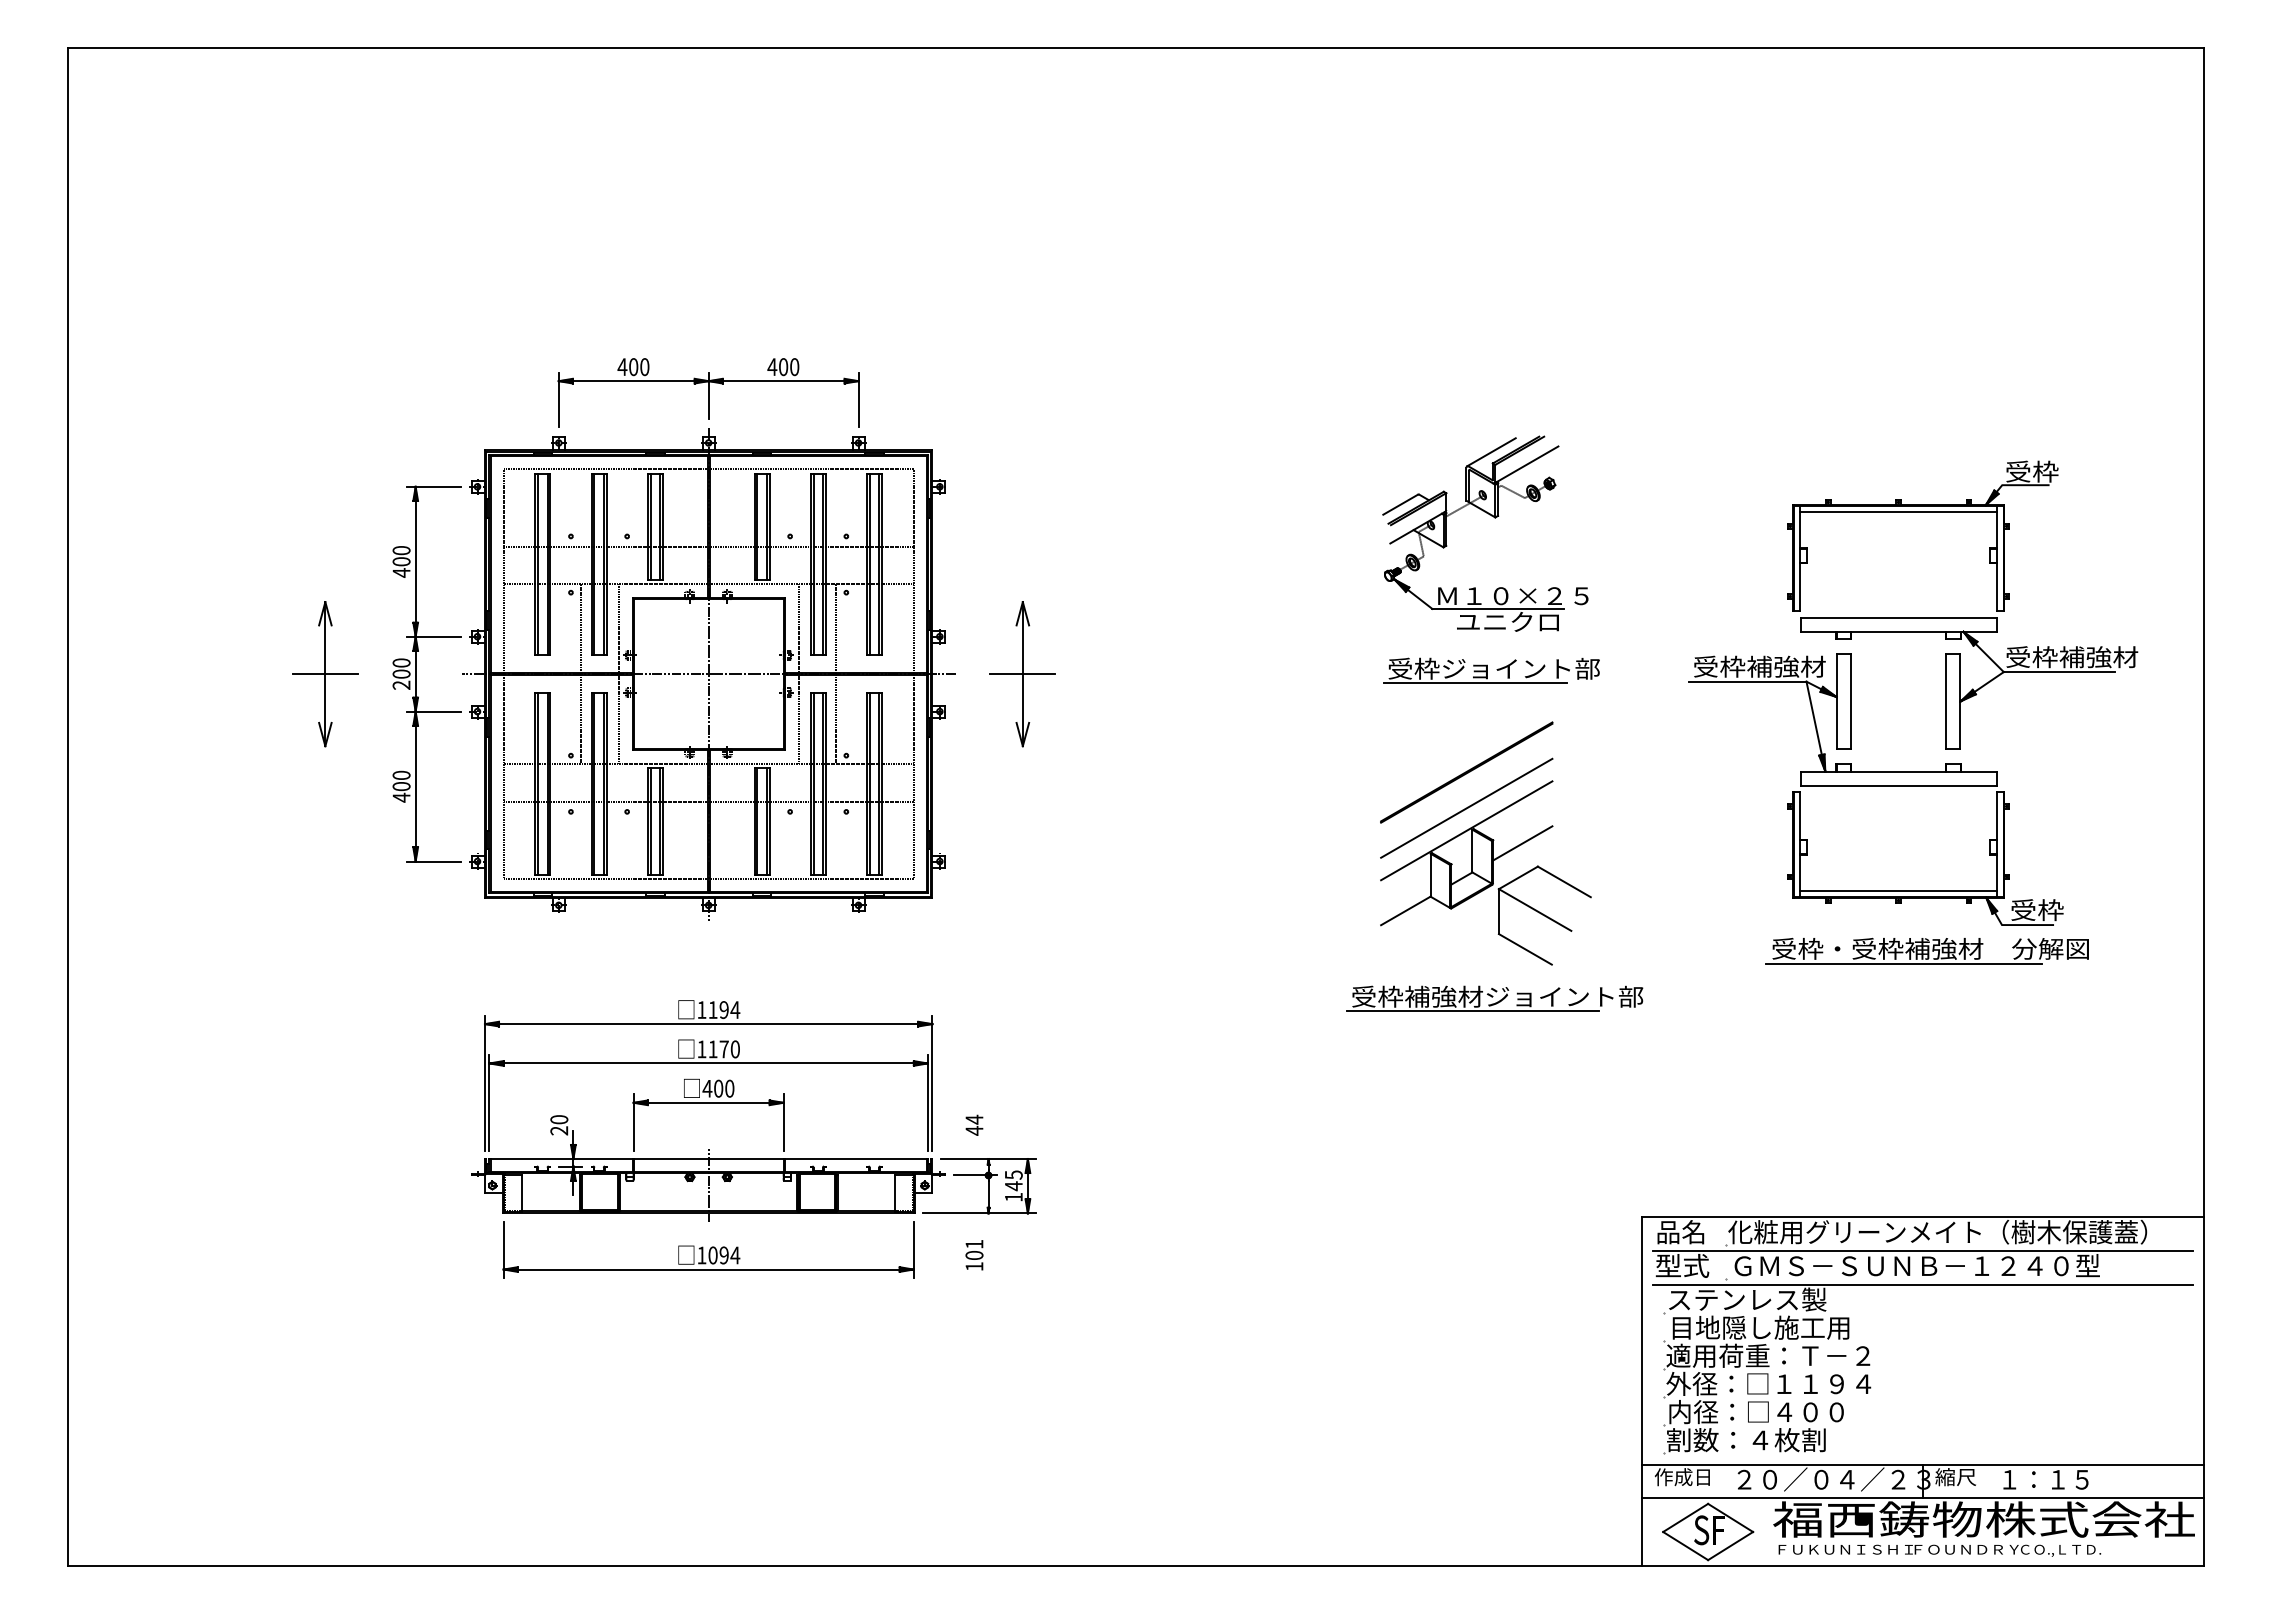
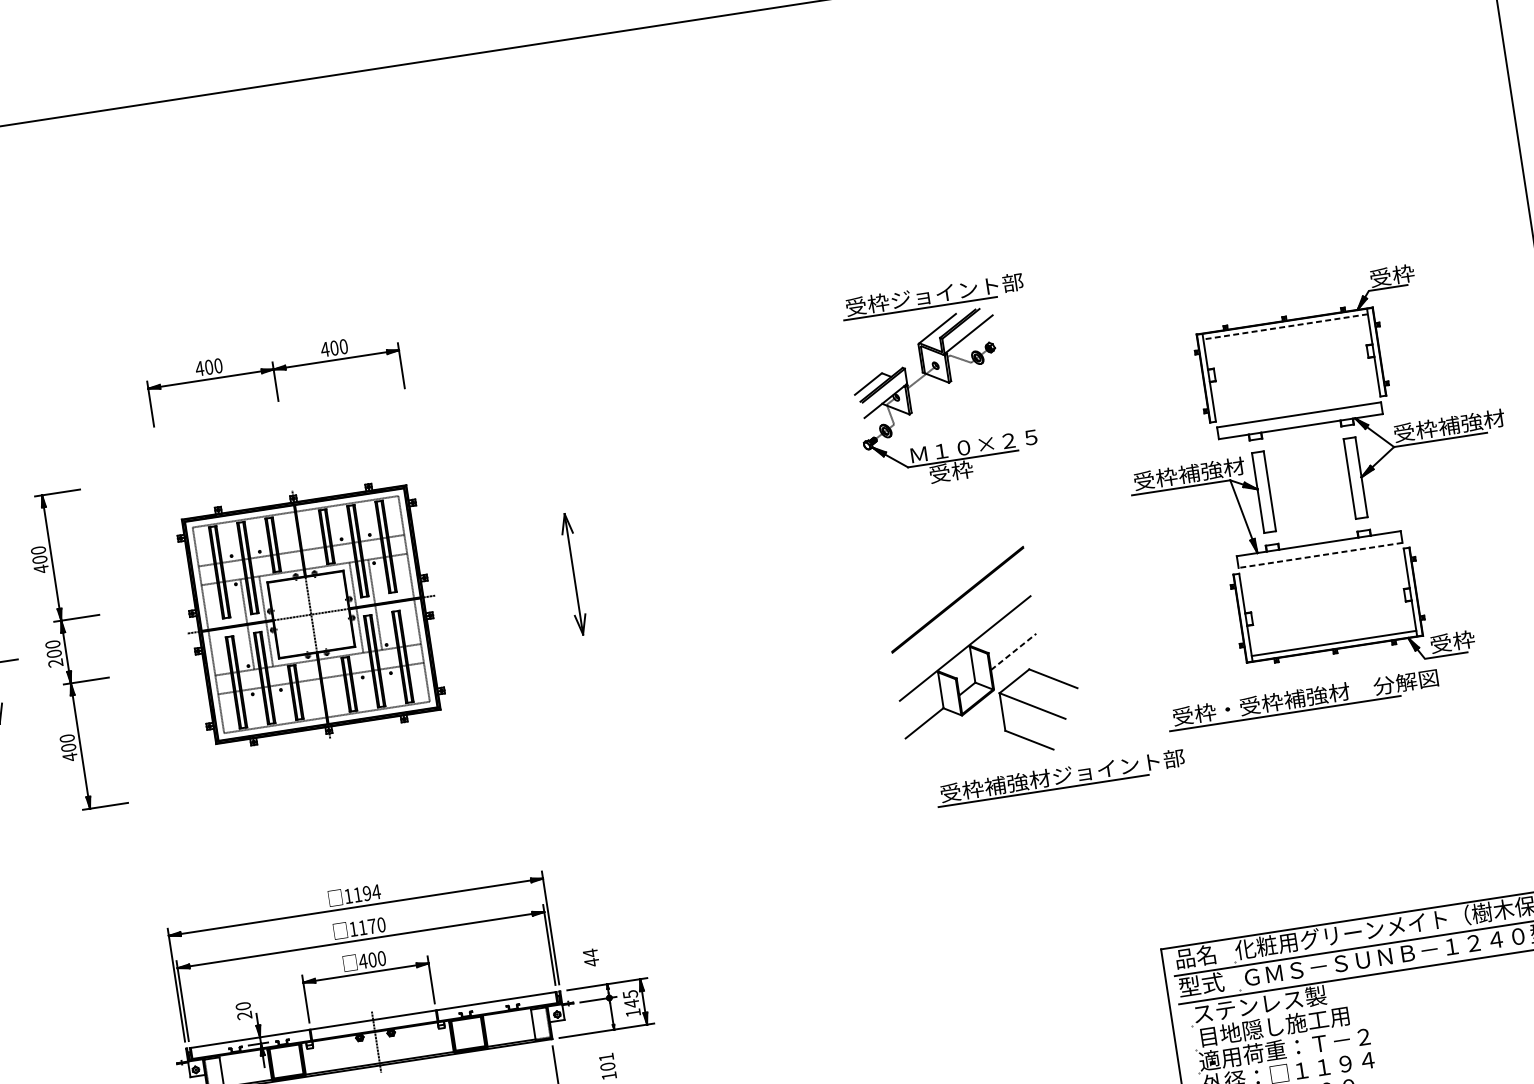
line: (1898, 512) -> (1285, 327), solid -> dashed
text: (1507, 621) -> (972, 468), ユニクロ -> 受枠
part: (1491, 670) -> (932, 296), moved
part: (708, 674) -> (311, 614), size x0.6
line: (1022, 674) -> (573, 574), removed
line: (1898, 785) -> (1320, 555), solid -> dashed
line: (1466, 807) -> (962, 629), removed
line: (1523, 843) -> (1014, 651), solid -> dashed
part: (1926, 950) -> (1302, 699), moved
part: (1494, 998) -> (1060, 777), moved

